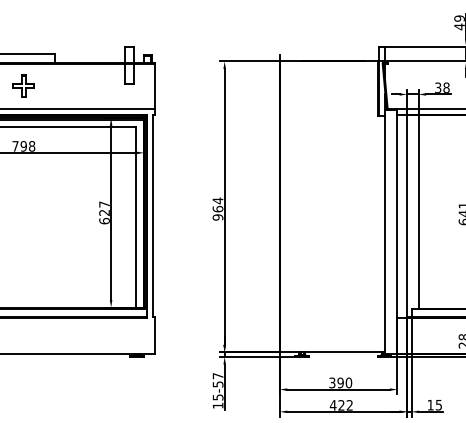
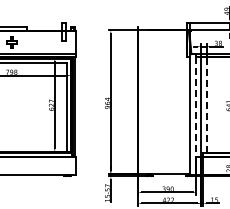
line: (418, 211) -> (206, 104), solid -> dashed
line: (398, 215) -> (196, 106), solid -> dashed

